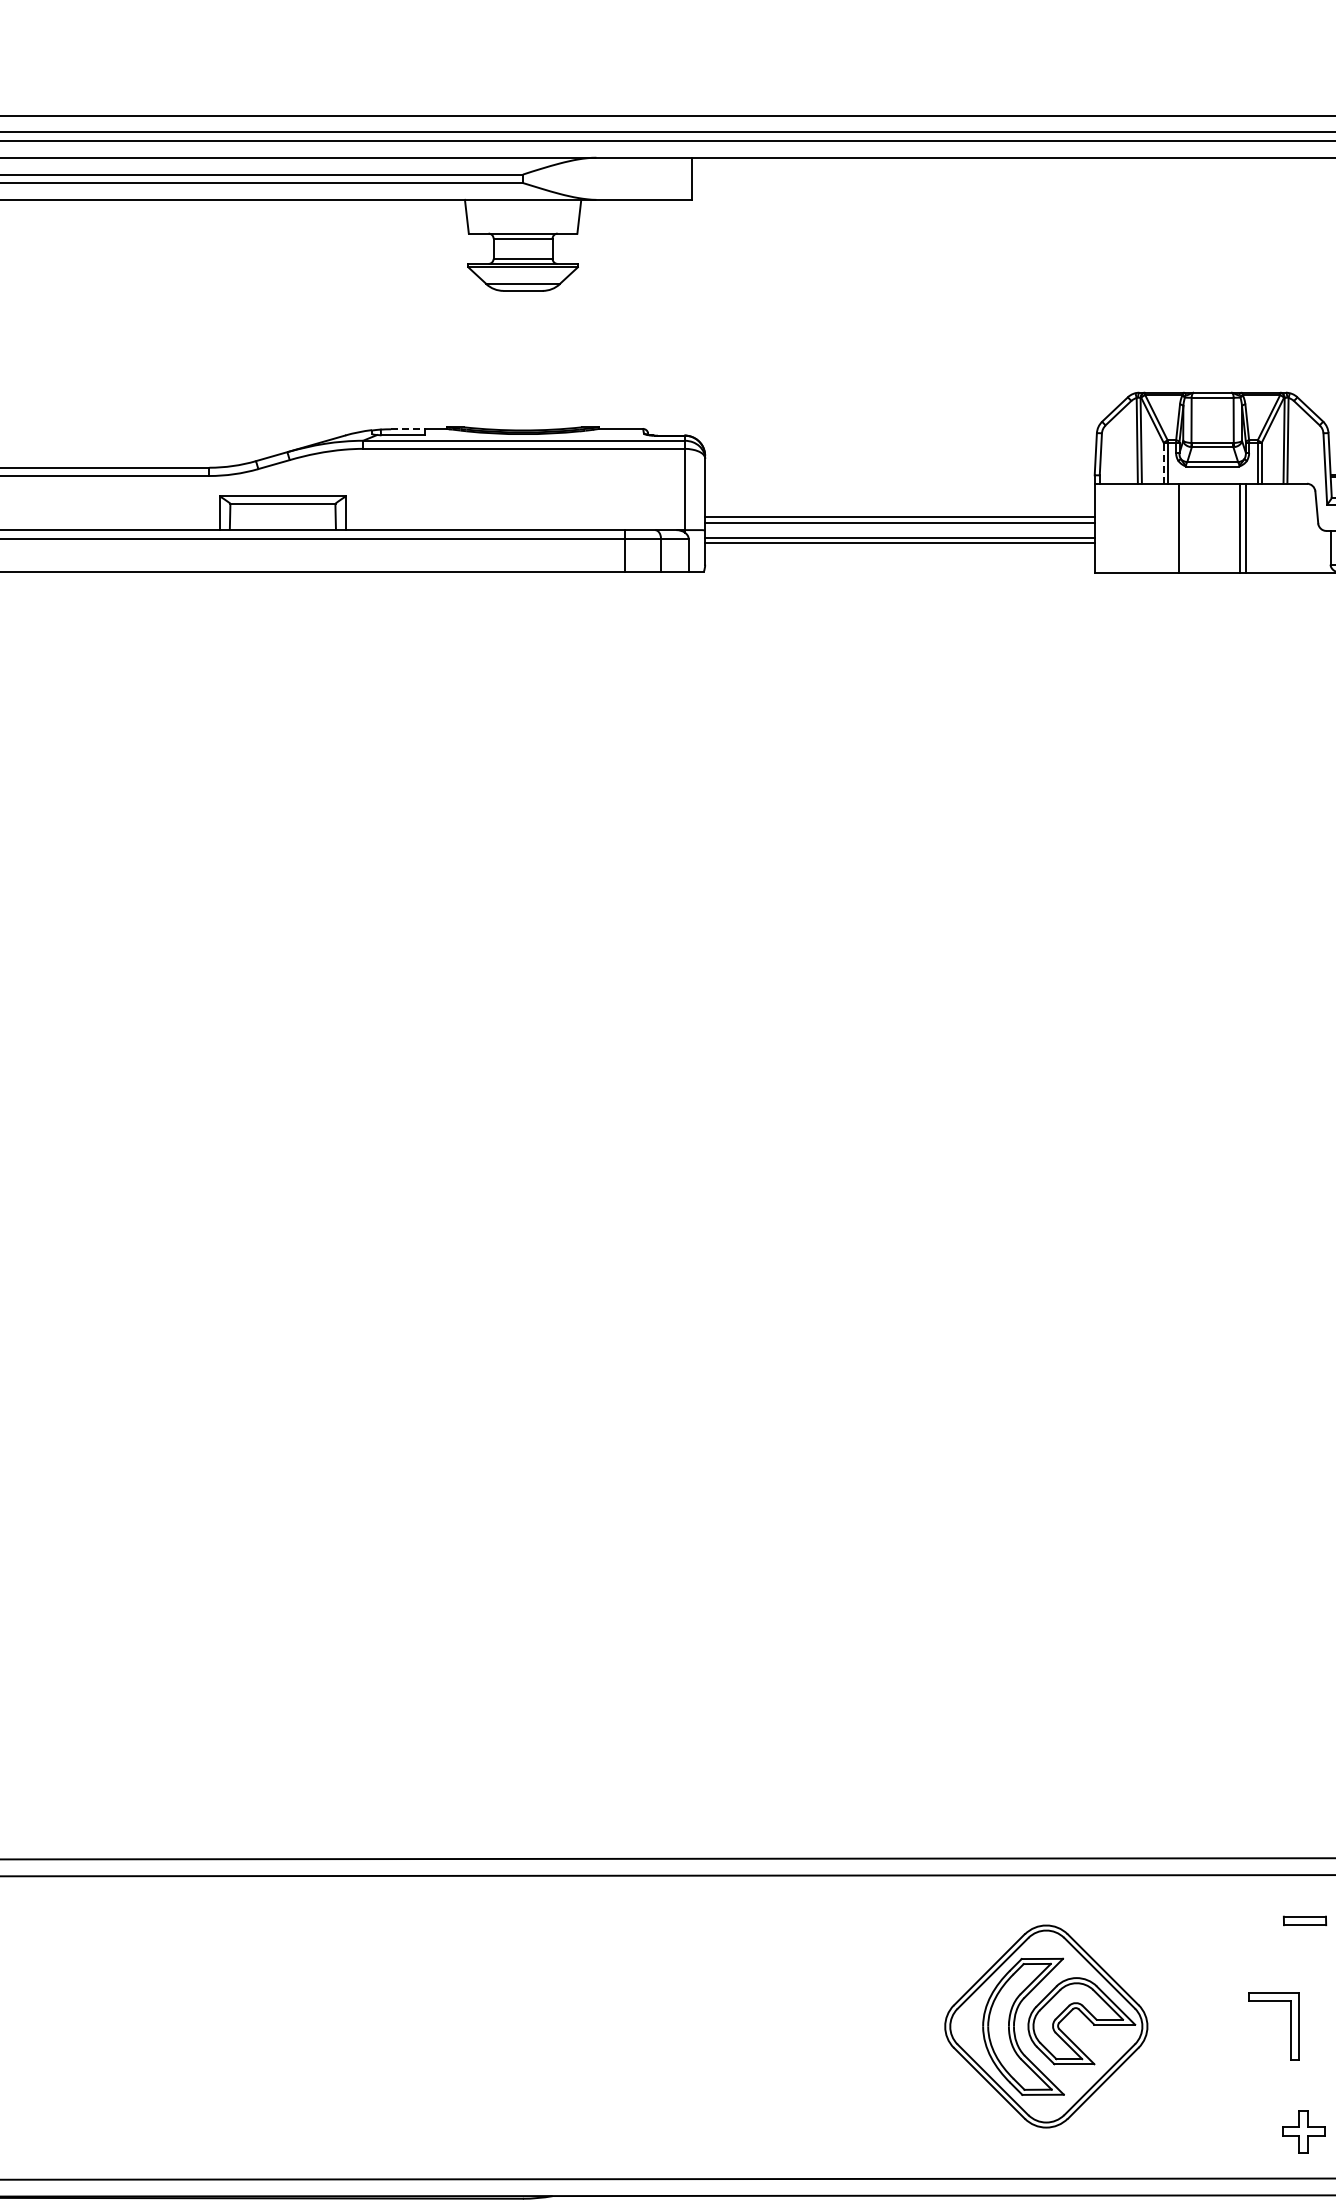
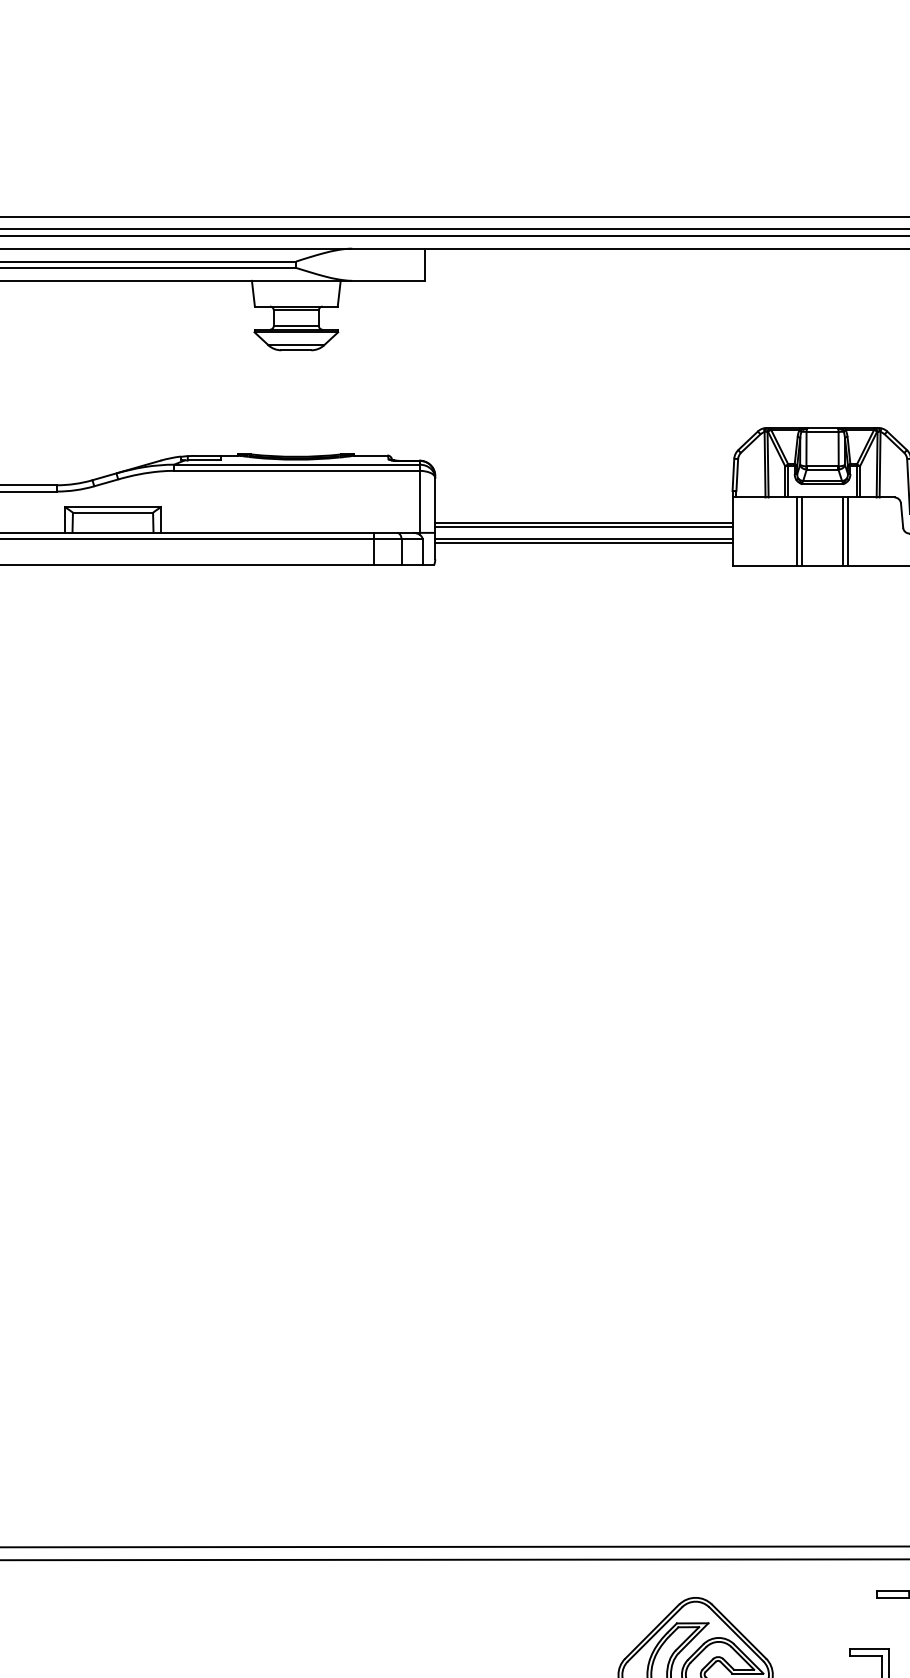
line: (408, 429) -> (208, 456), dashed -> solid
line: (1163, 462) -> (785, 481), dashed -> solid
line: (1185, 528) -> (801, 531), added

